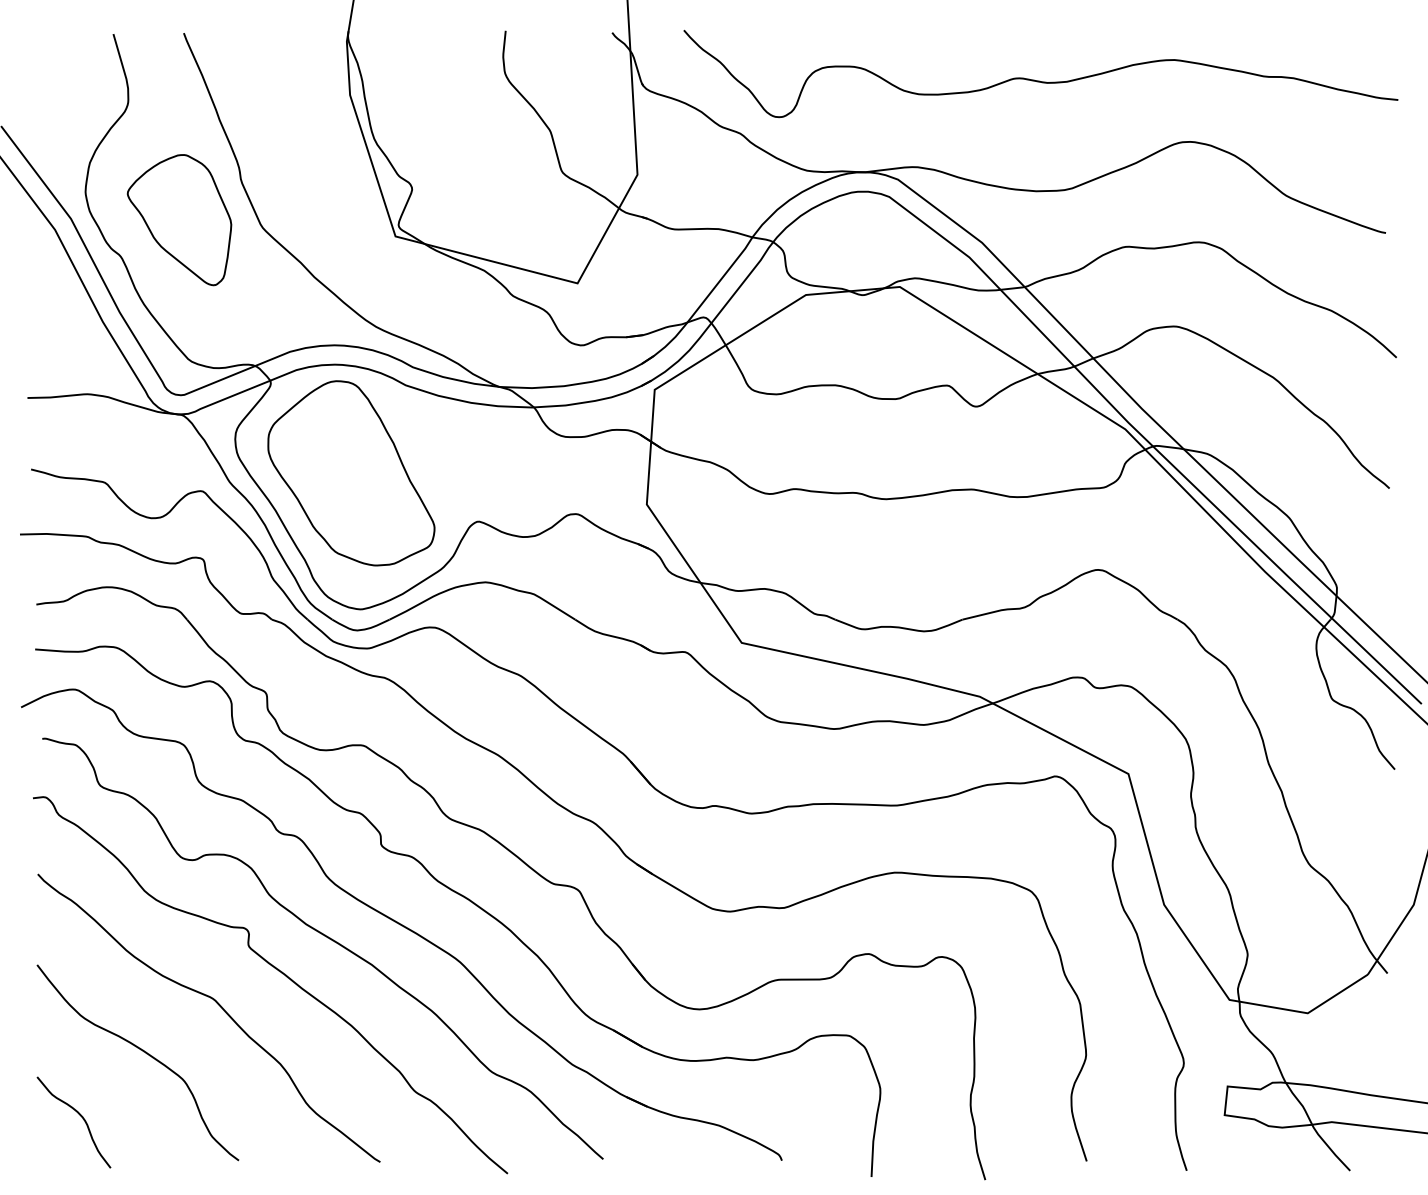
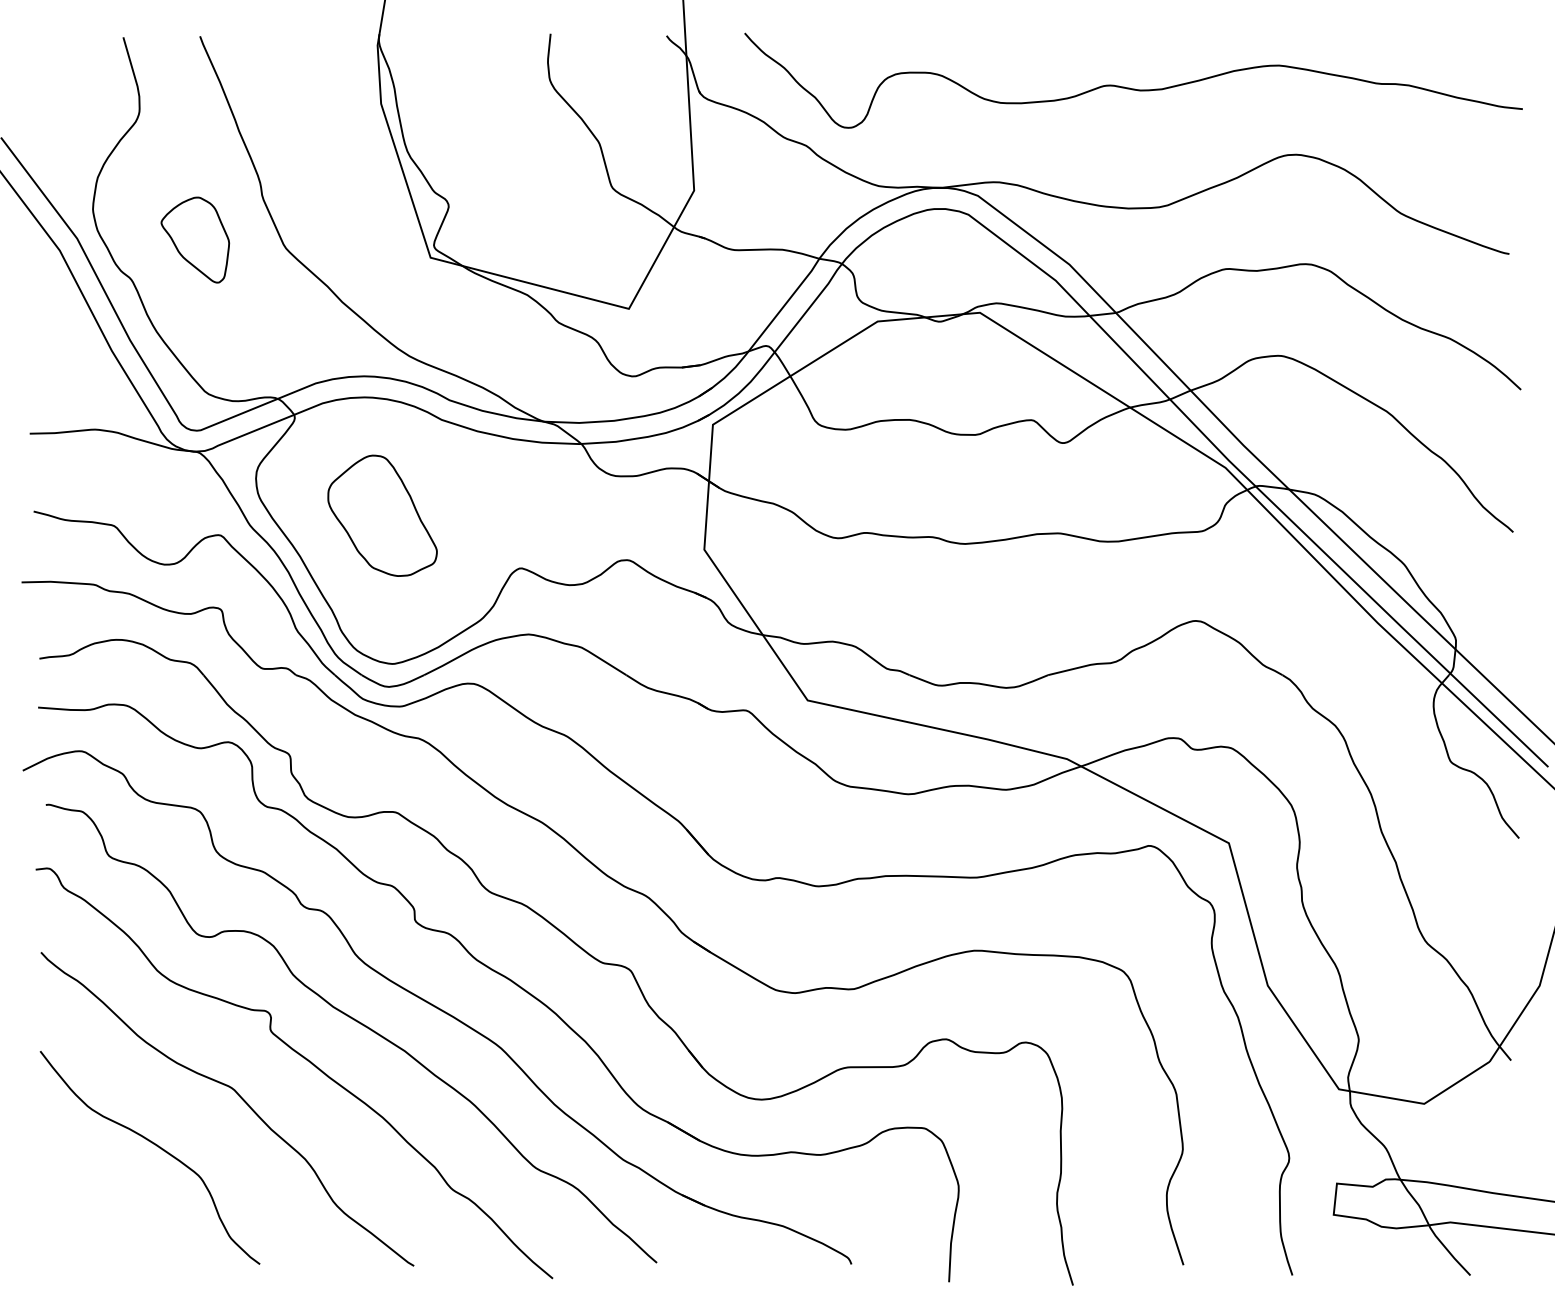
part: (179, 220) -> (195, 240), size x0.6
part: (351, 473) -> (382, 515), size x0.6
curve: (79, 1115) -> (86, 1215), removed

